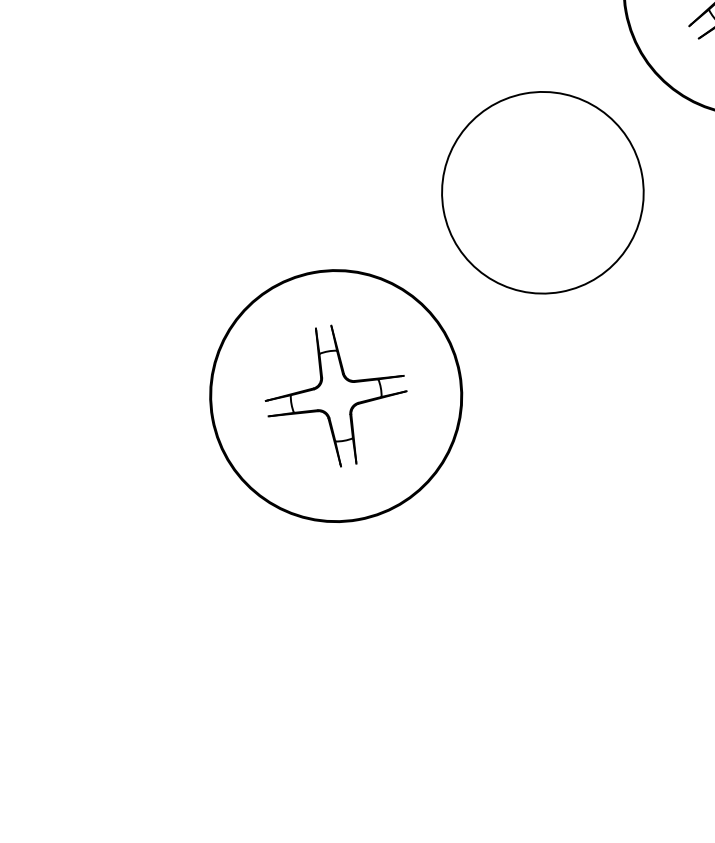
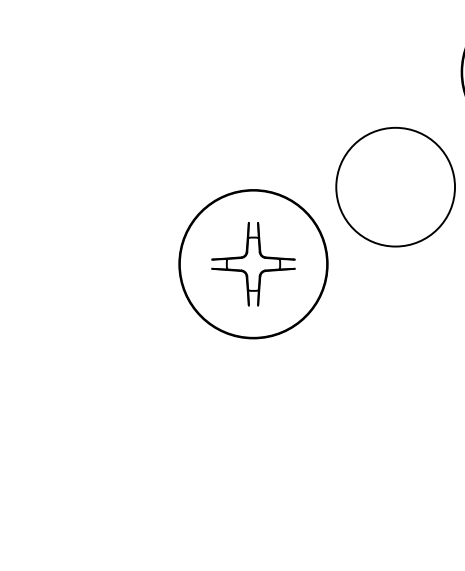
circle: (542, 191) -> (395, 186), moved

